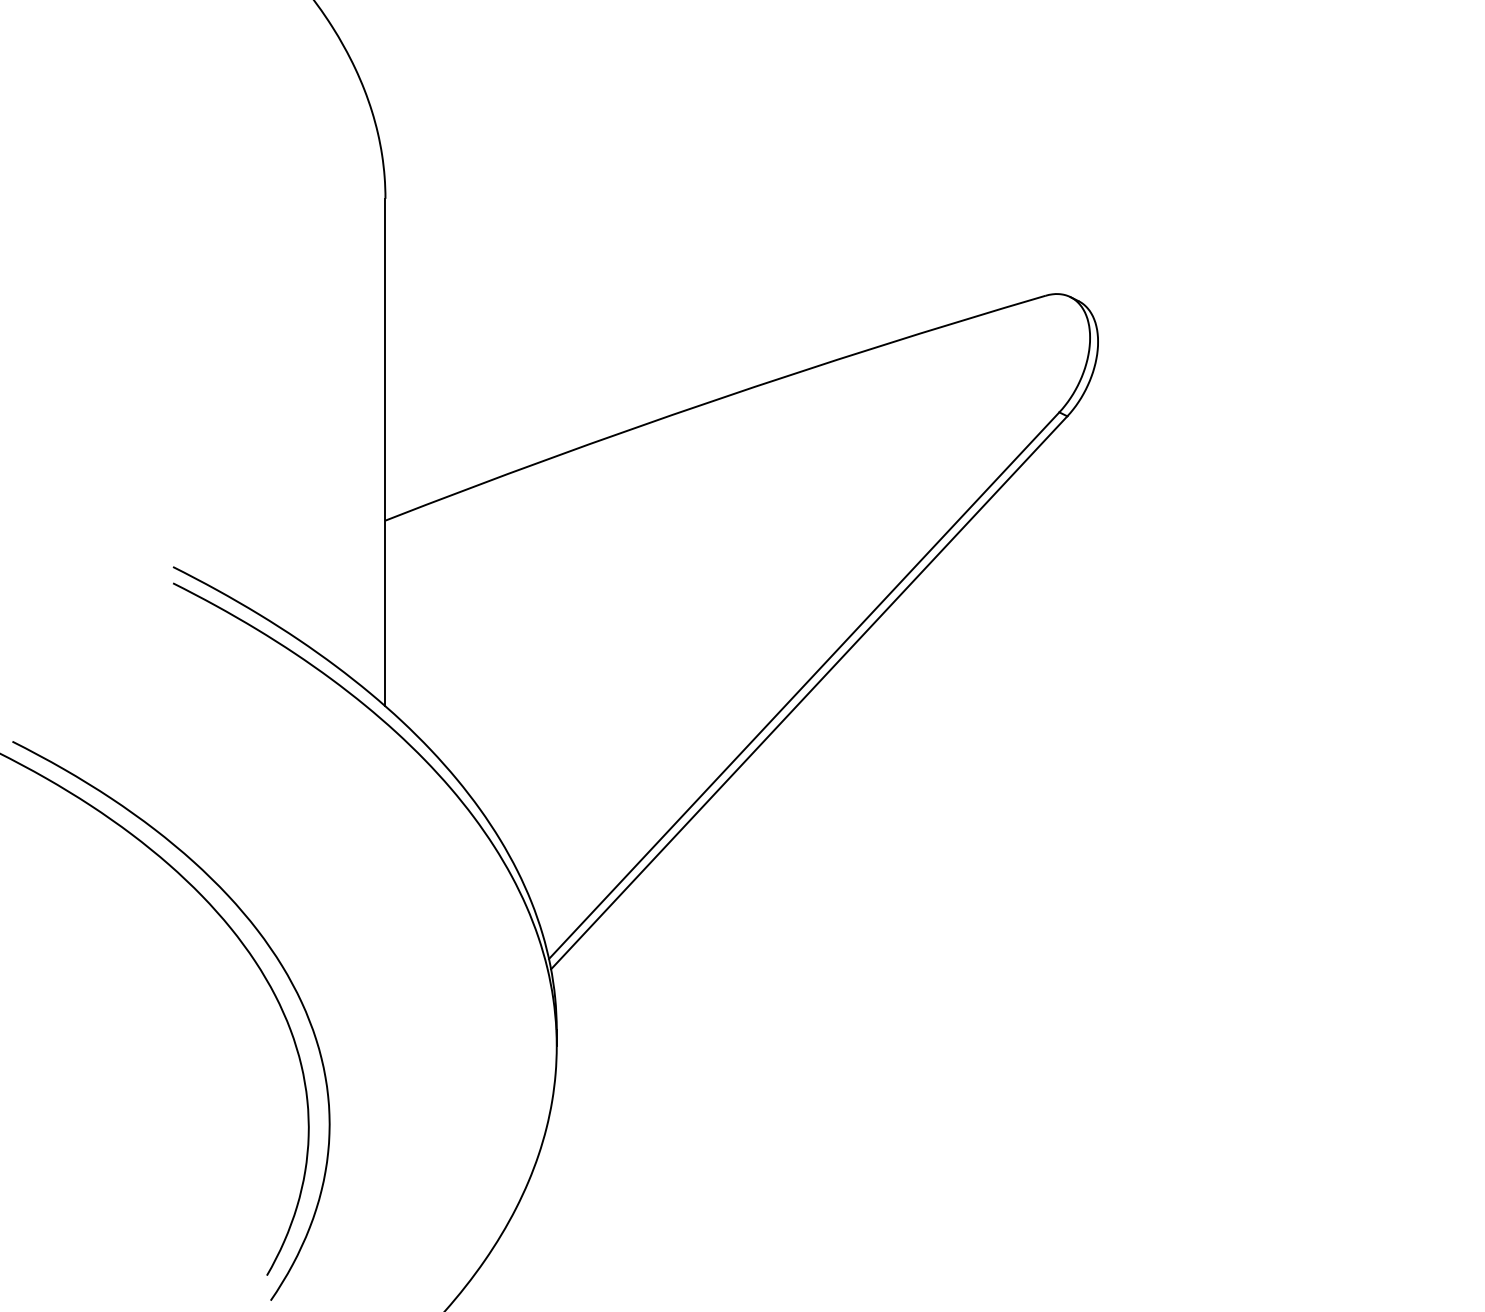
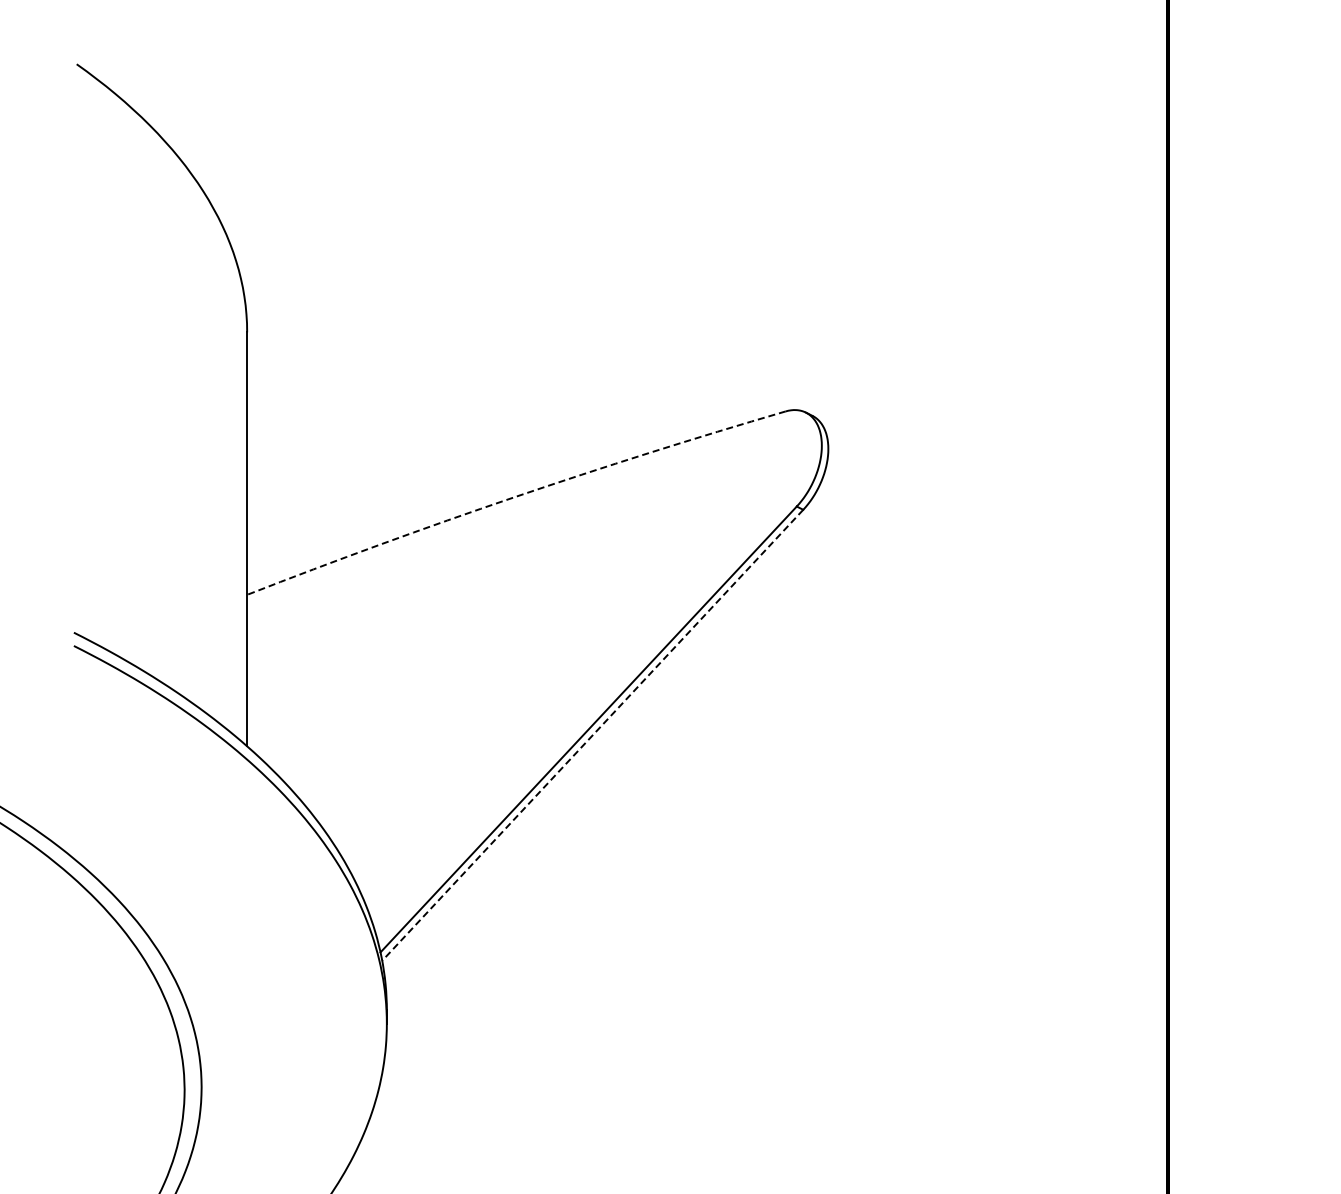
arc: (713, 401) -> (514, 497), solid -> dashed
line: (808, 693) -> (592, 735), solid -> dashed

